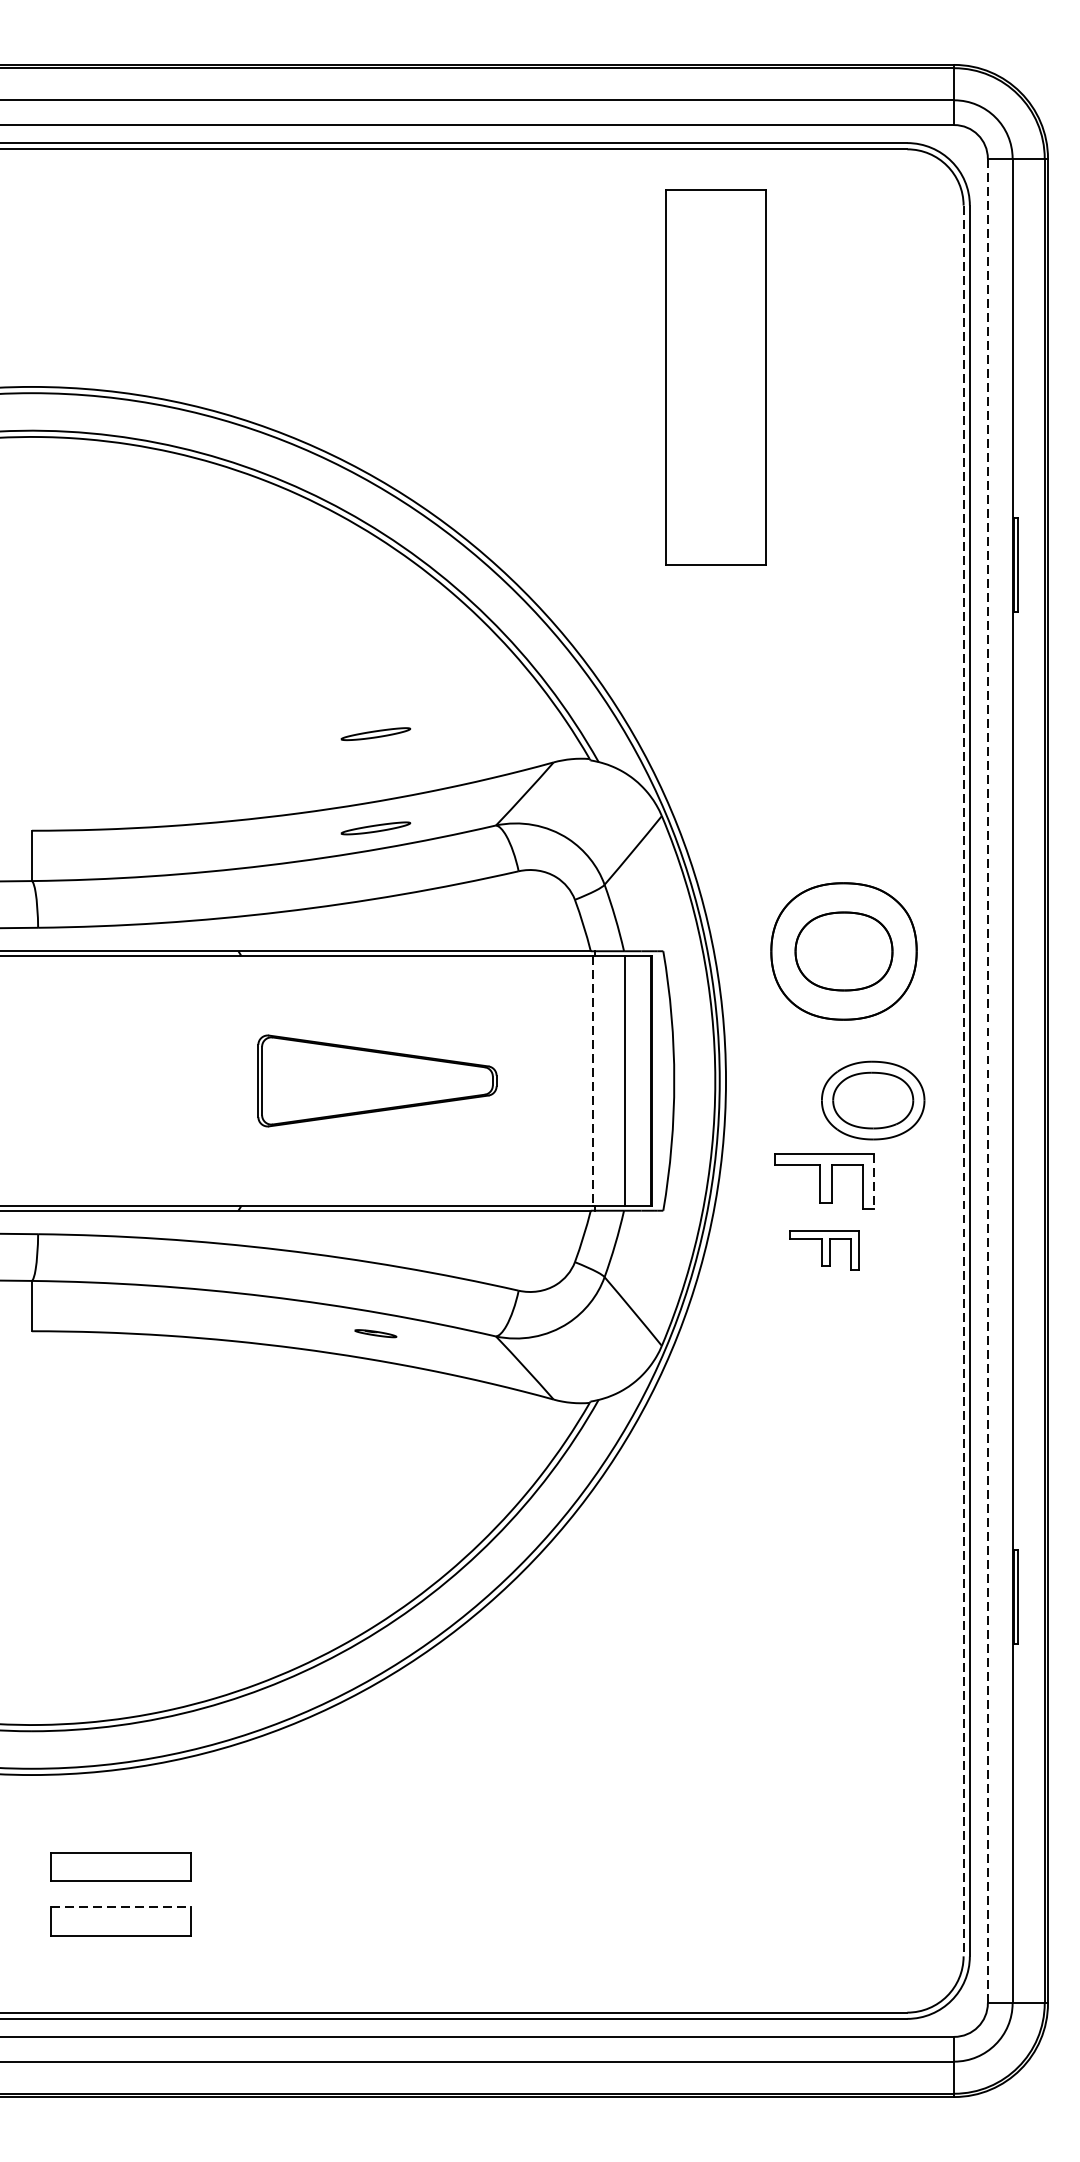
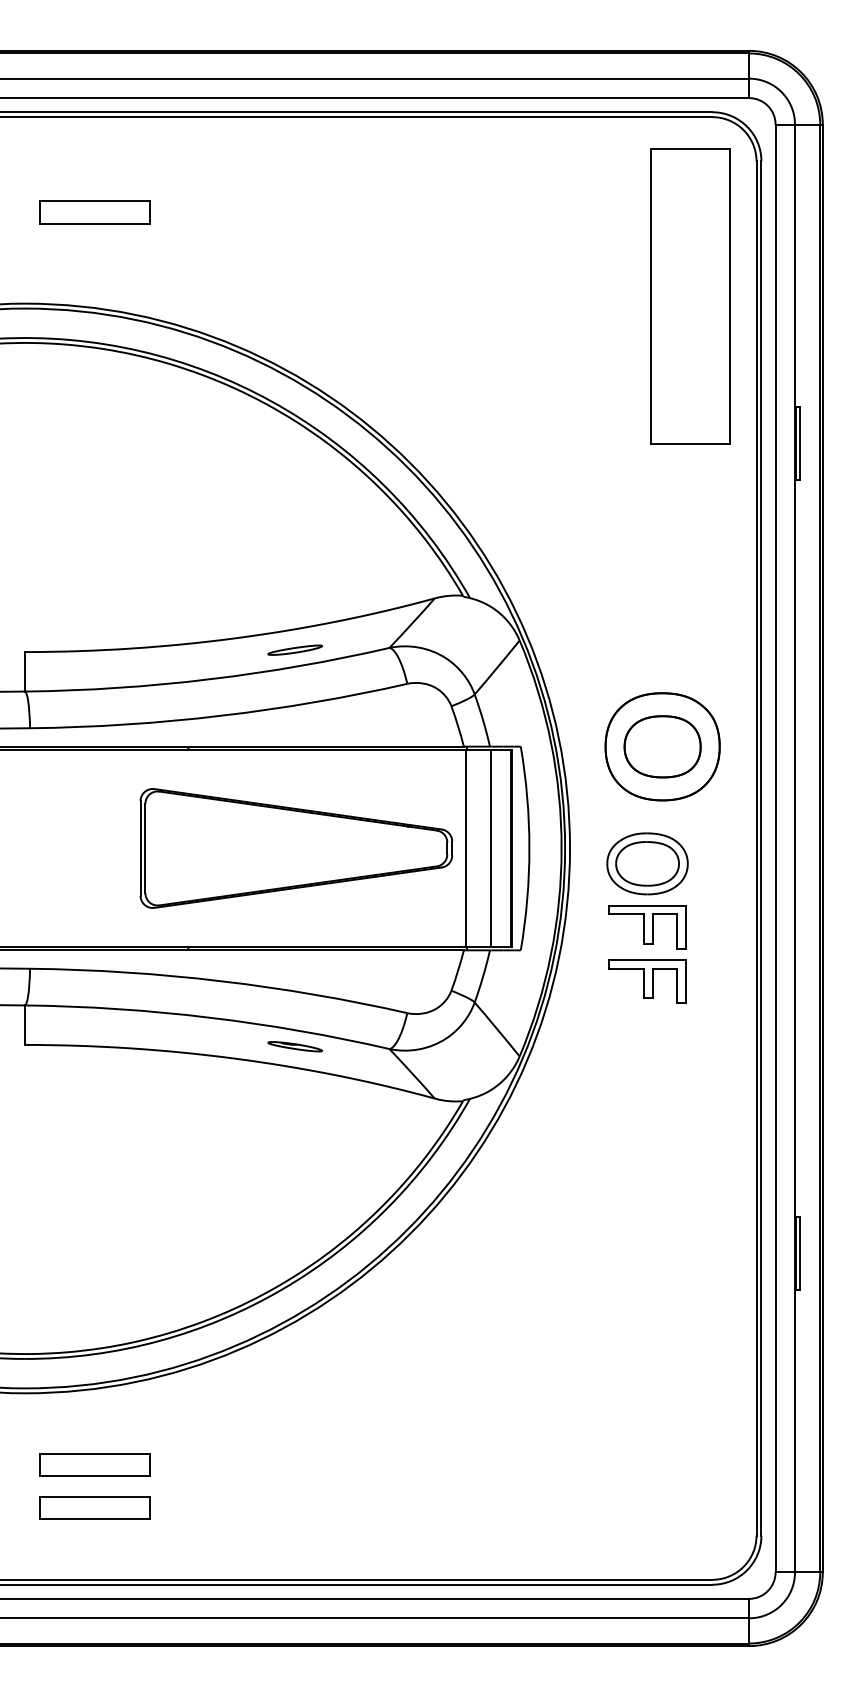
part: (120, 270) -> (94, 212), added
part: (716, 377) -> (690, 296), moved
part: (375, 733) -> (294, 575), removed
part: (377, 1081) -> (296, 848), size x1.67
line: (592, 1081) -> (465, 848), dashed -> solid
line: (963, 1081) -> (756, 848), dashed -> solid
line: (987, 1081) -> (775, 848), dashed -> solid
part: (873, 1100) -> (647, 863), moved
line: (874, 1181) -> (686, 927), dashed -> solid
part: (824, 1250) -> (647, 981), size x1.43
part: (375, 1333) -> (294, 1046), size x1.67
line: (121, 1907) -> (95, 1497), dashed -> solid

